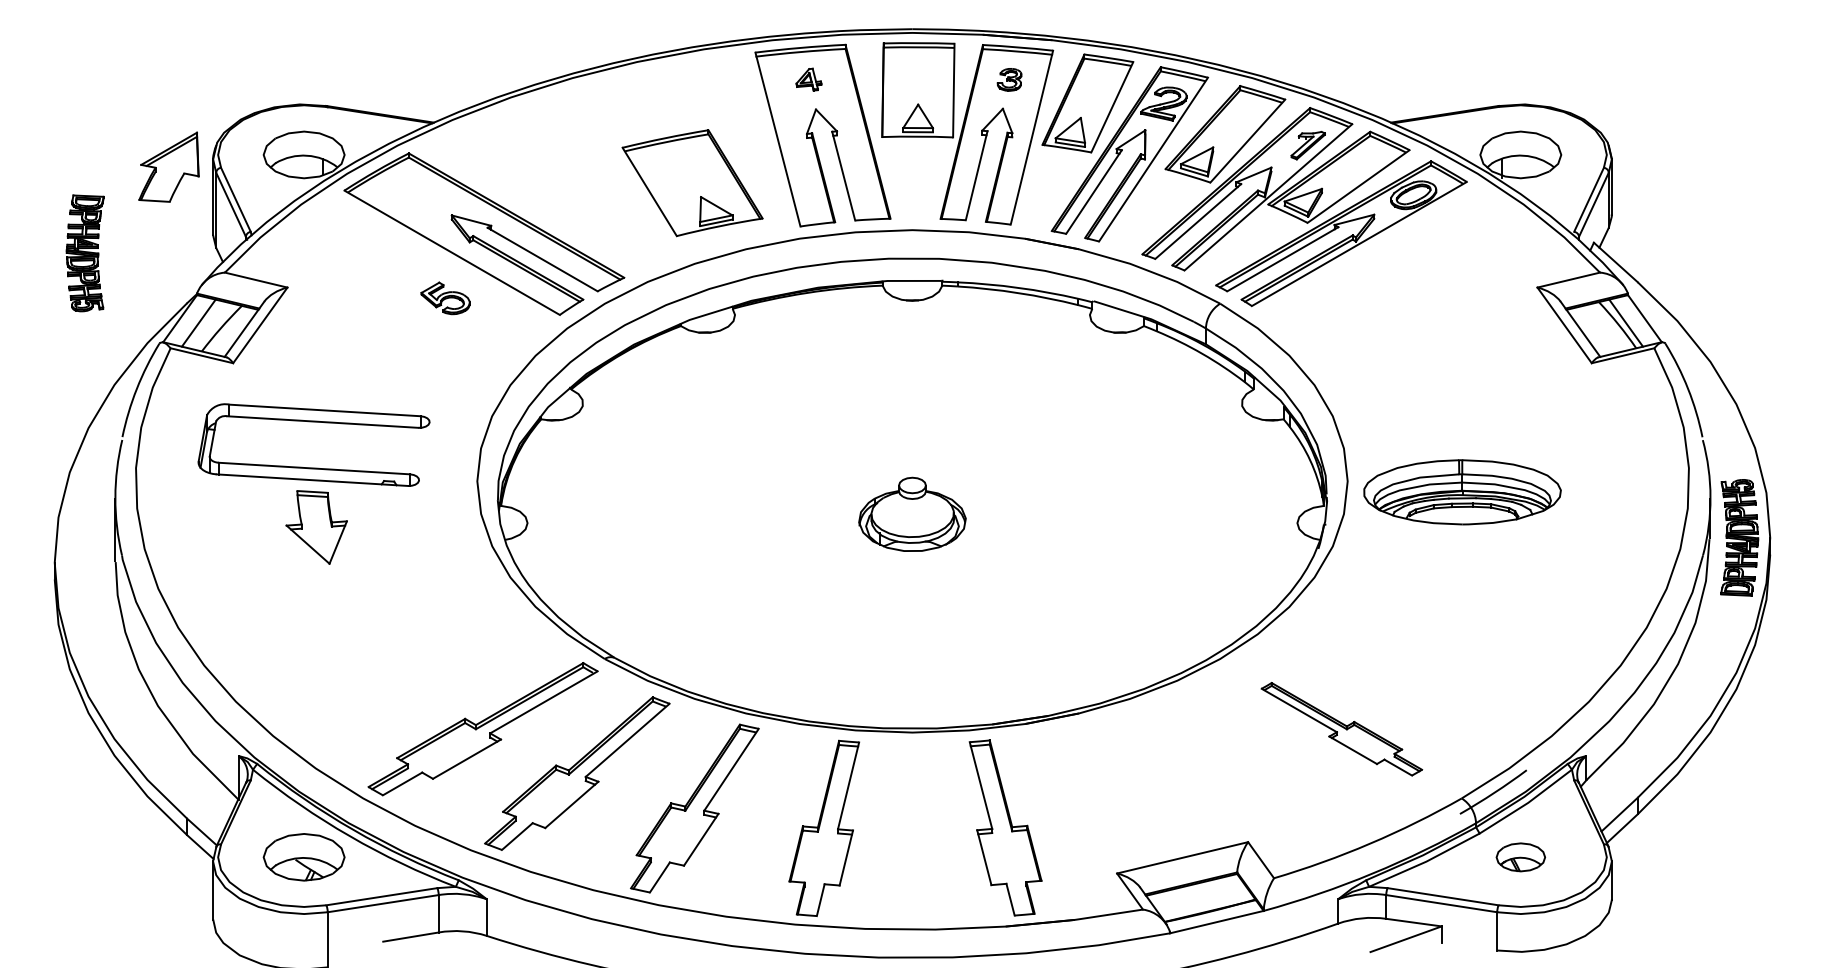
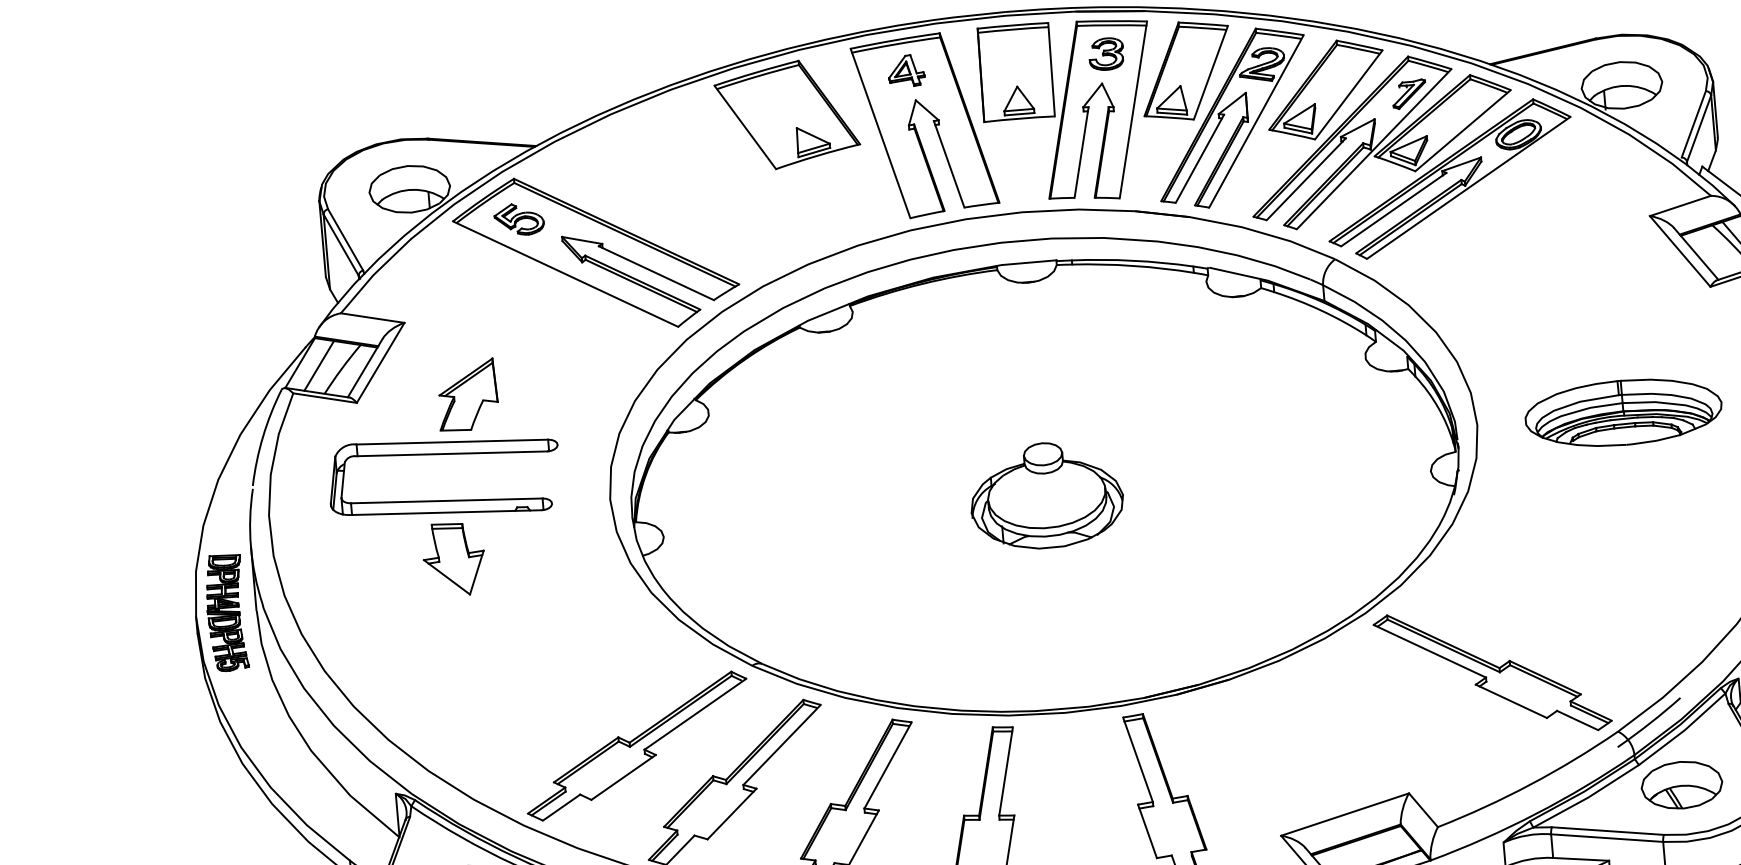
part: (808, 79) -> (905, 71), size x1.43
part: (1009, 79) -> (1106, 53), size x1.43
part: (168, 166) -> (466, 394), moved
part: (692, 183) -> (787, 115), moved
part: (84, 253) -> (225, 613), moved
part: (445, 298) -> (519, 219), moved
part: (1462, 492) -> (1623, 412), moved
part: (912, 514) -> (1046, 495), size x1.43
part: (1341, 729) -> (1492, 673), size x1.43
part: (1520, 857) -> (1681, 785), size x1.67

